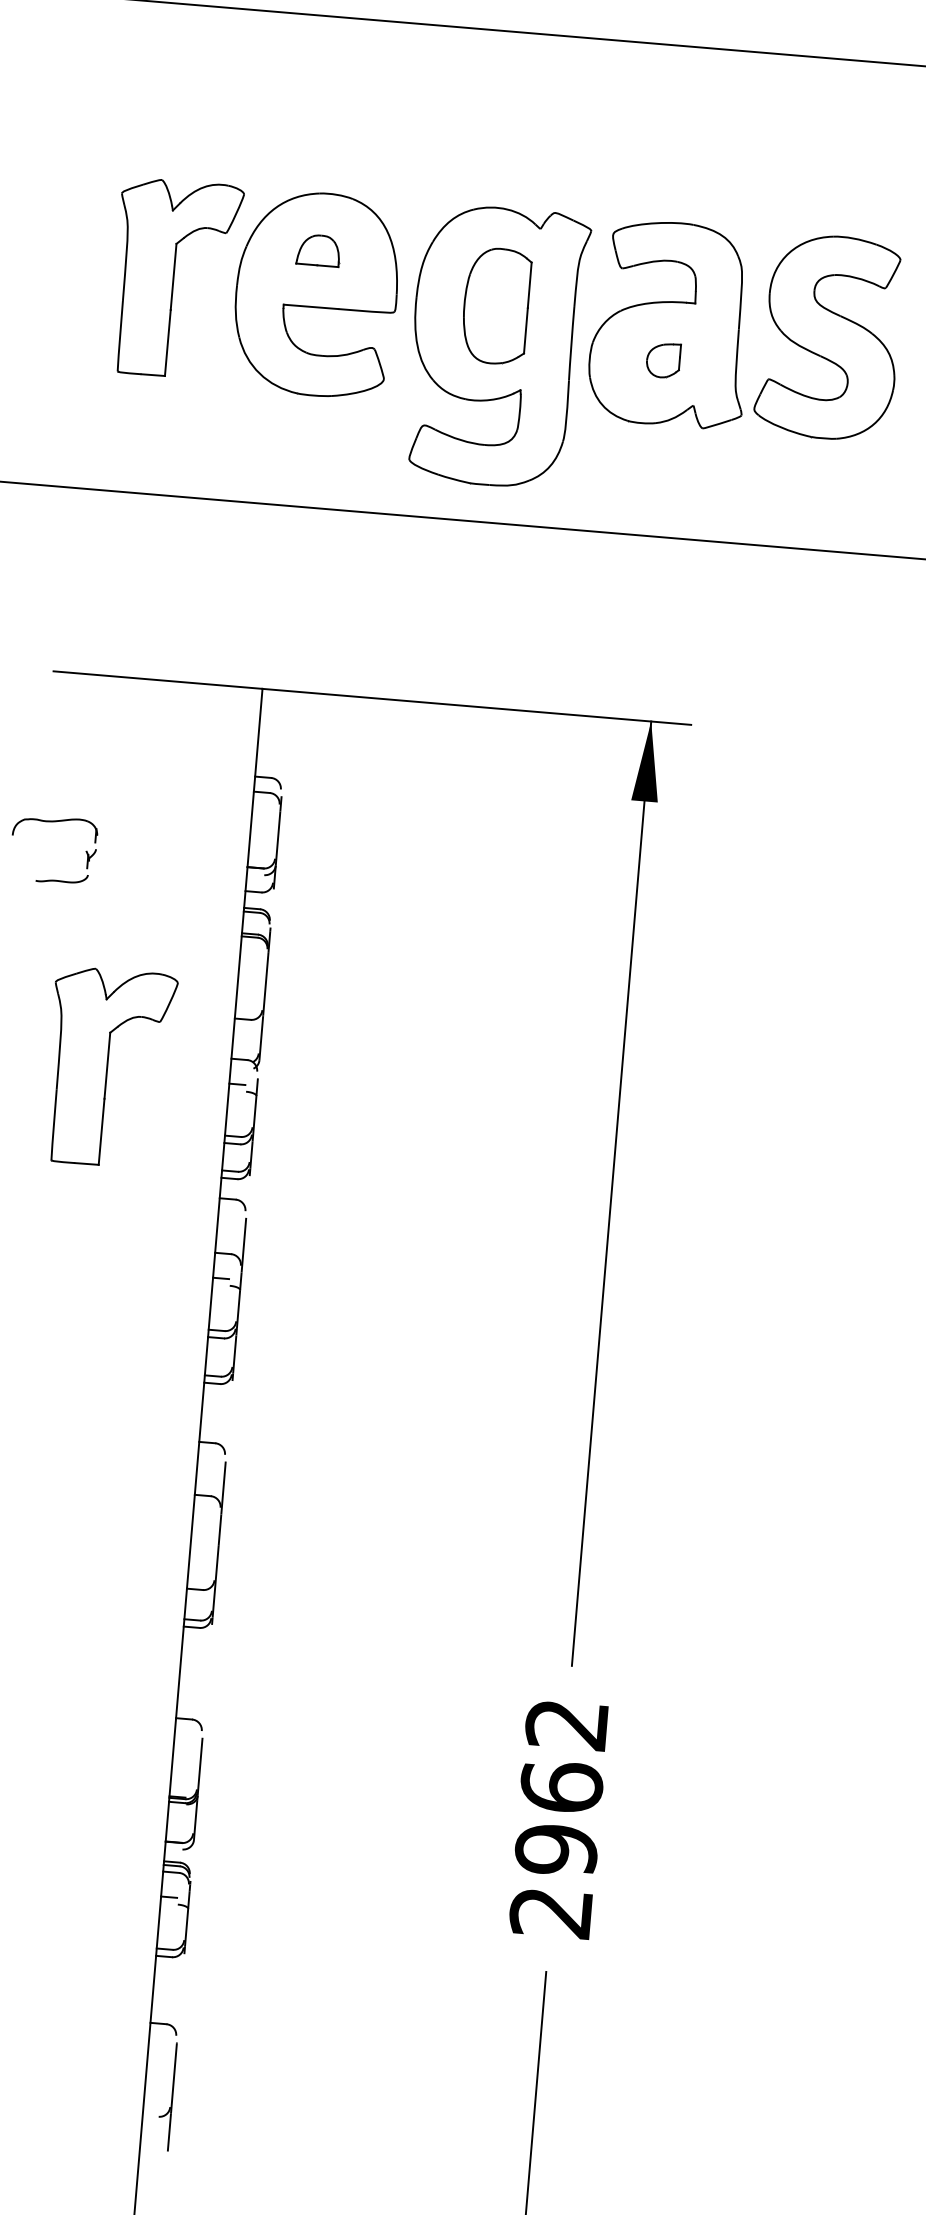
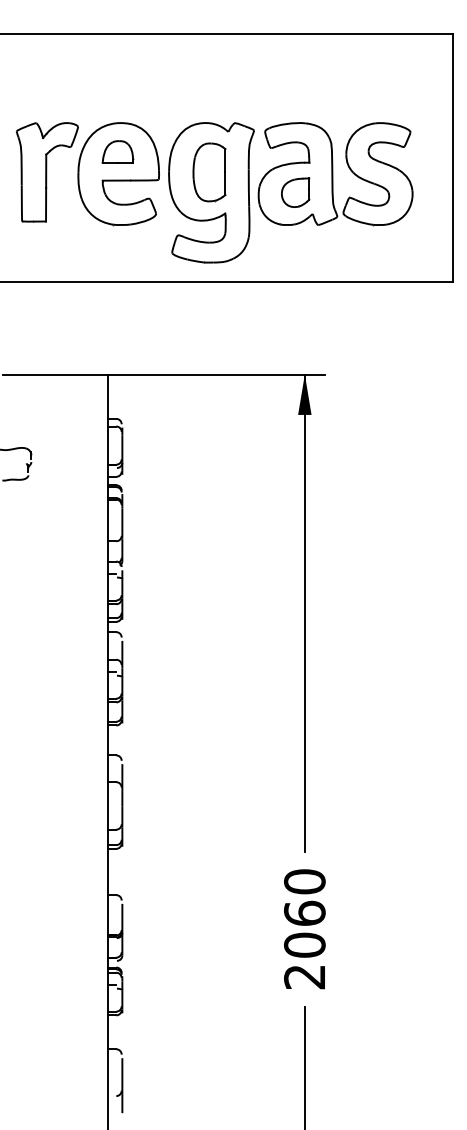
part: (317, 249) -> (117, 151), size x1.43
part: (662, 360) -> (295, 192), size x1.67
part: (109, 1068) -> (47, 571), removed
text: (561, 1787) -> (304, 913), 2962 -> 2060

